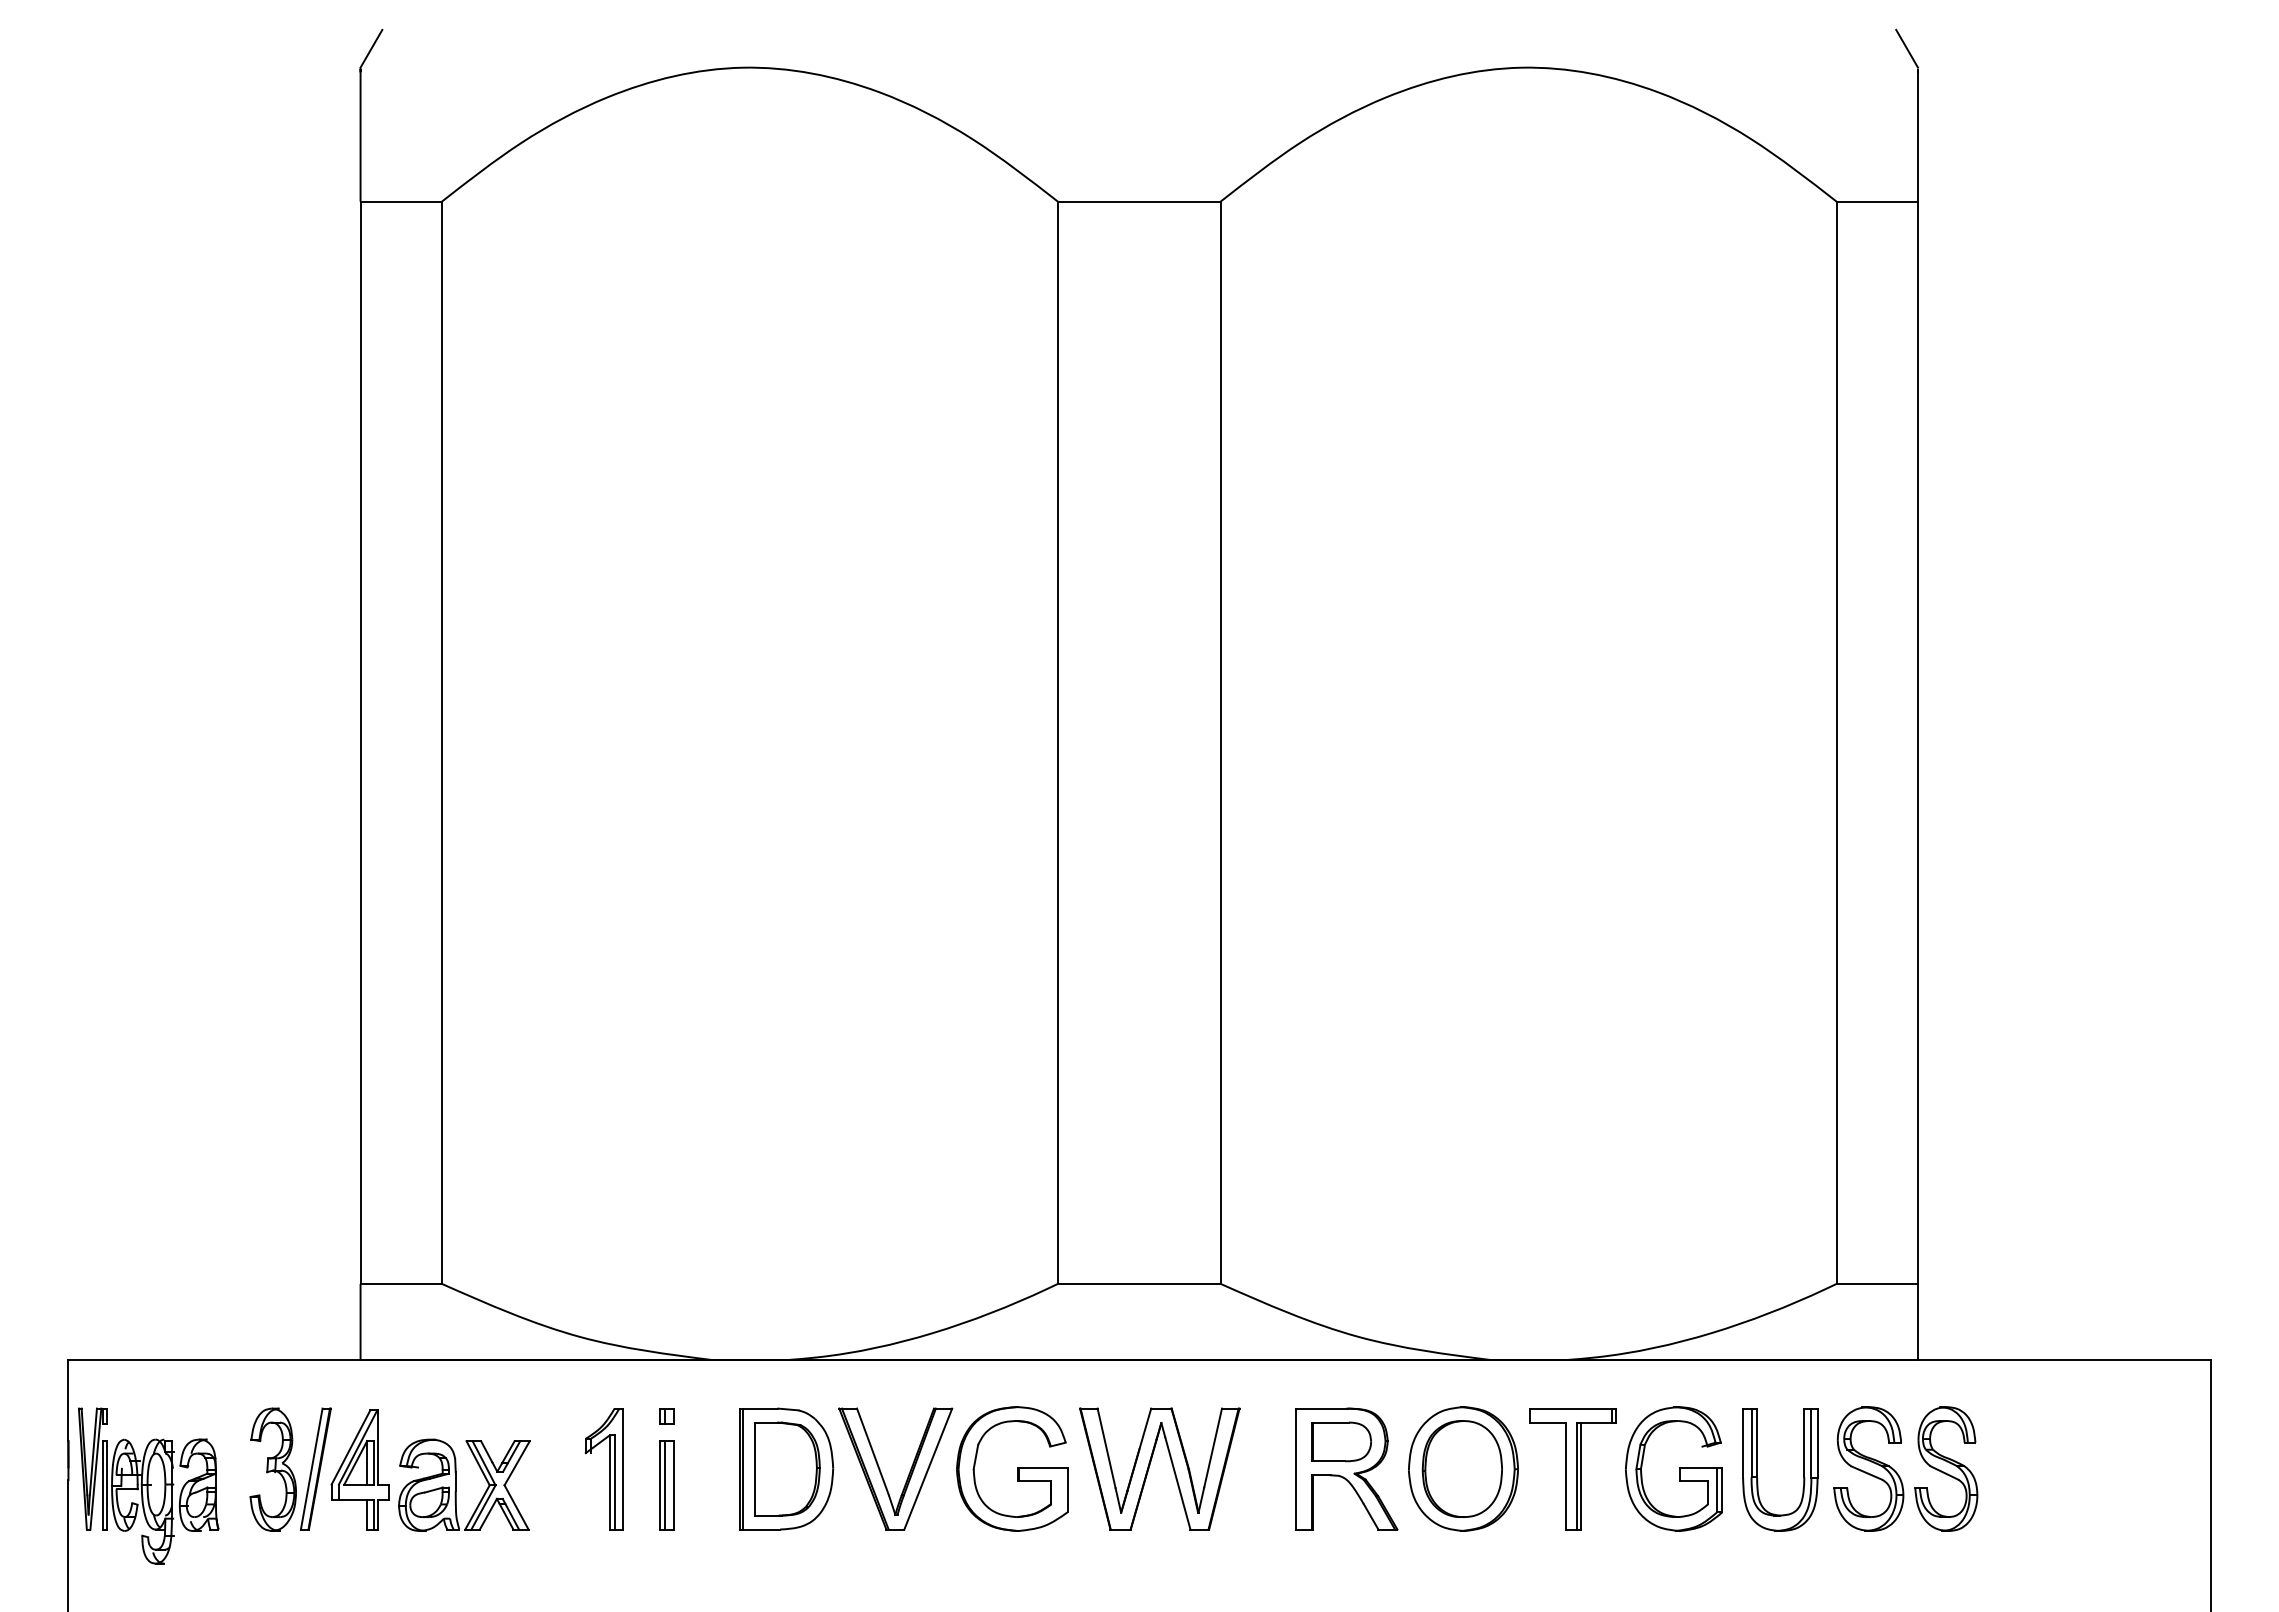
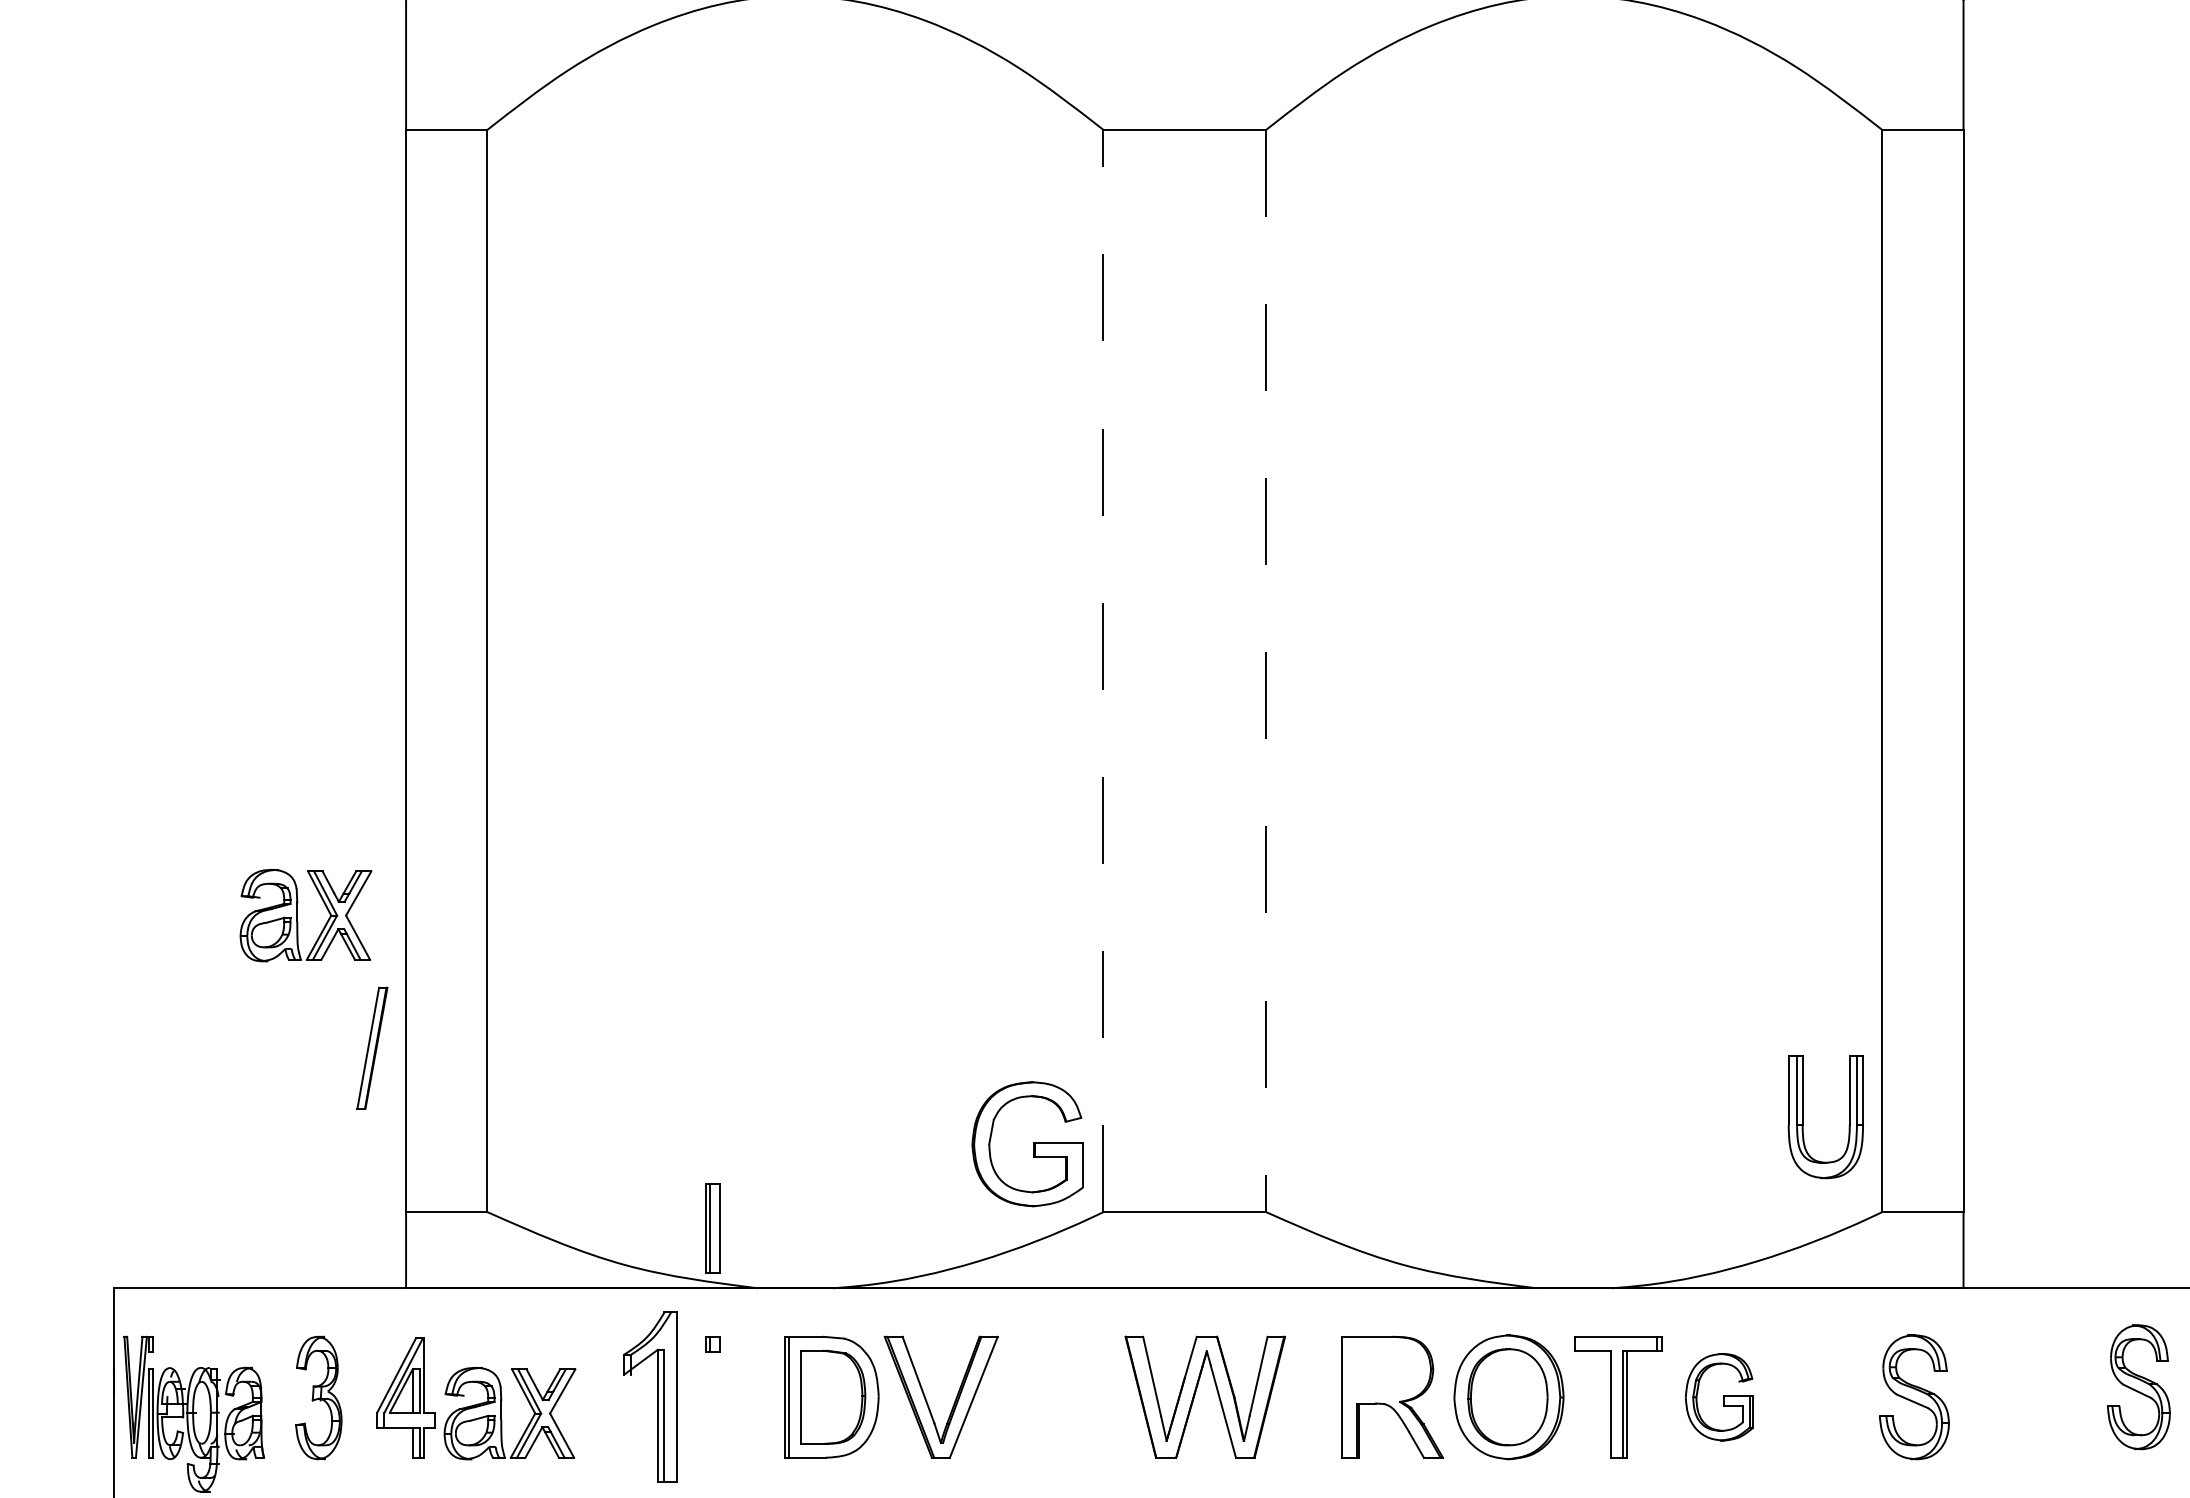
line: (1057, 742) -> (1103, 670), solid -> dashed
line: (1220, 743) -> (1266, 671), solid -> dashed
part: (252, 986) -> (298, 914), added
part: (1341, 1441) -> (1387, 1369), removed
part: (315, 1468) -> (372, 1047), moved
part: (1012, 1468) -> (1028, 1143), moved
part: (1673, 1468) -> (1719, 1396), size x0.7
part: (1946, 1468) -> (2139, 1386), moved
part: (603, 1469) -> (649, 1397), size x1.4
part: (1757, 1469) -> (1803, 1116), moved
part: (666, 1485) -> (712, 1228), moved

